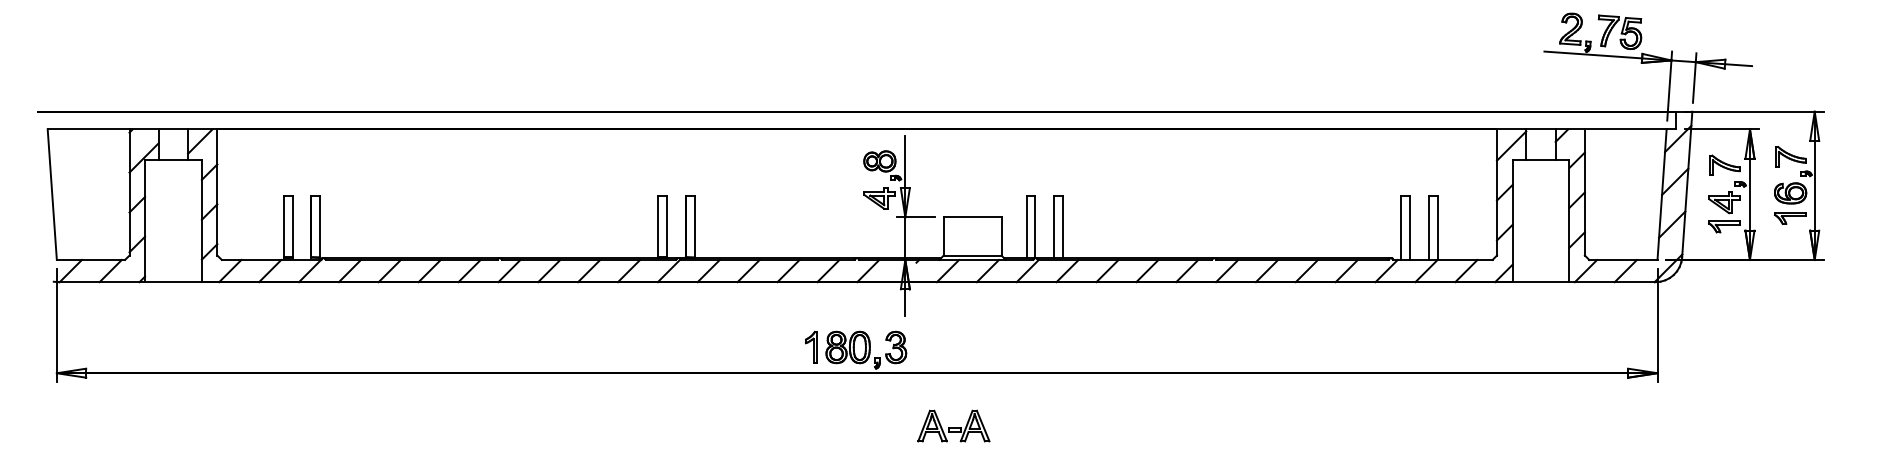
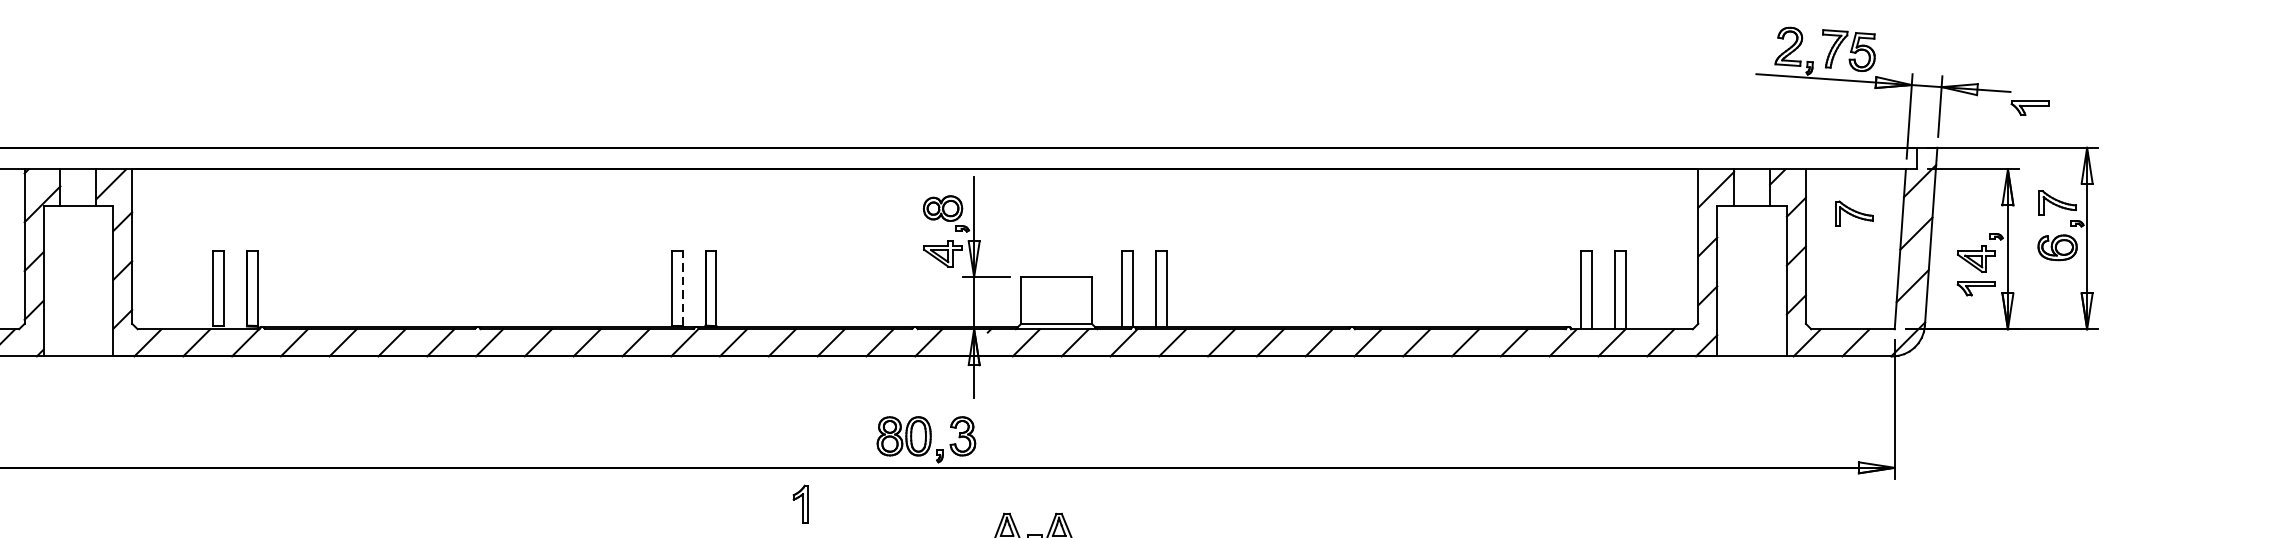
part: (1724, 164) -> (1854, 212), moved
part: (1790, 218) -> (2030, 108), moved
line: (667, 226) -> (683, 288), solid -> dashed
part: (810, 346) -> (799, 503), moved

